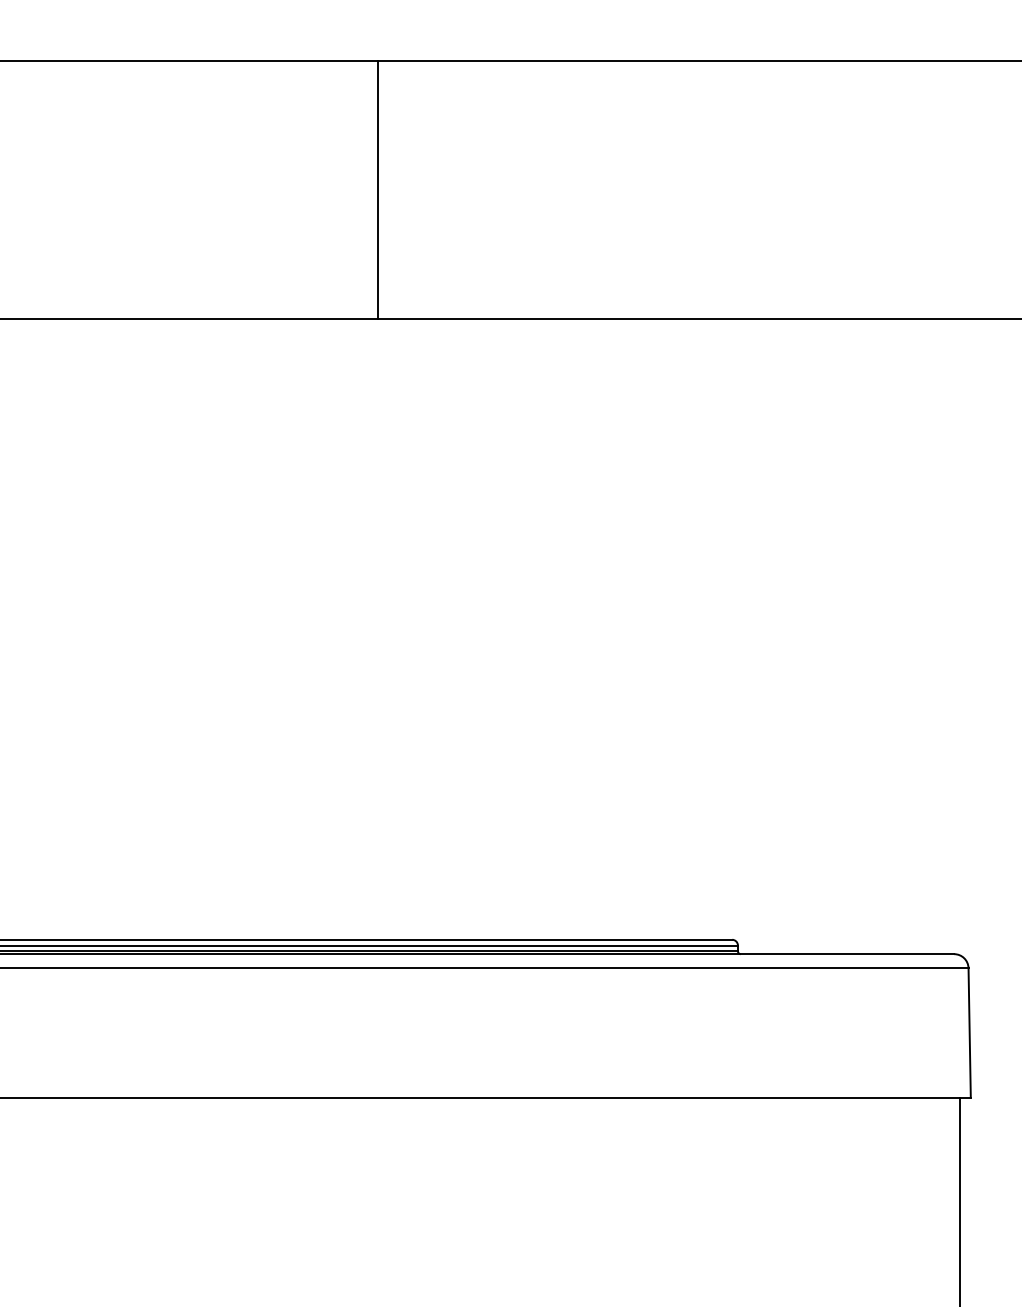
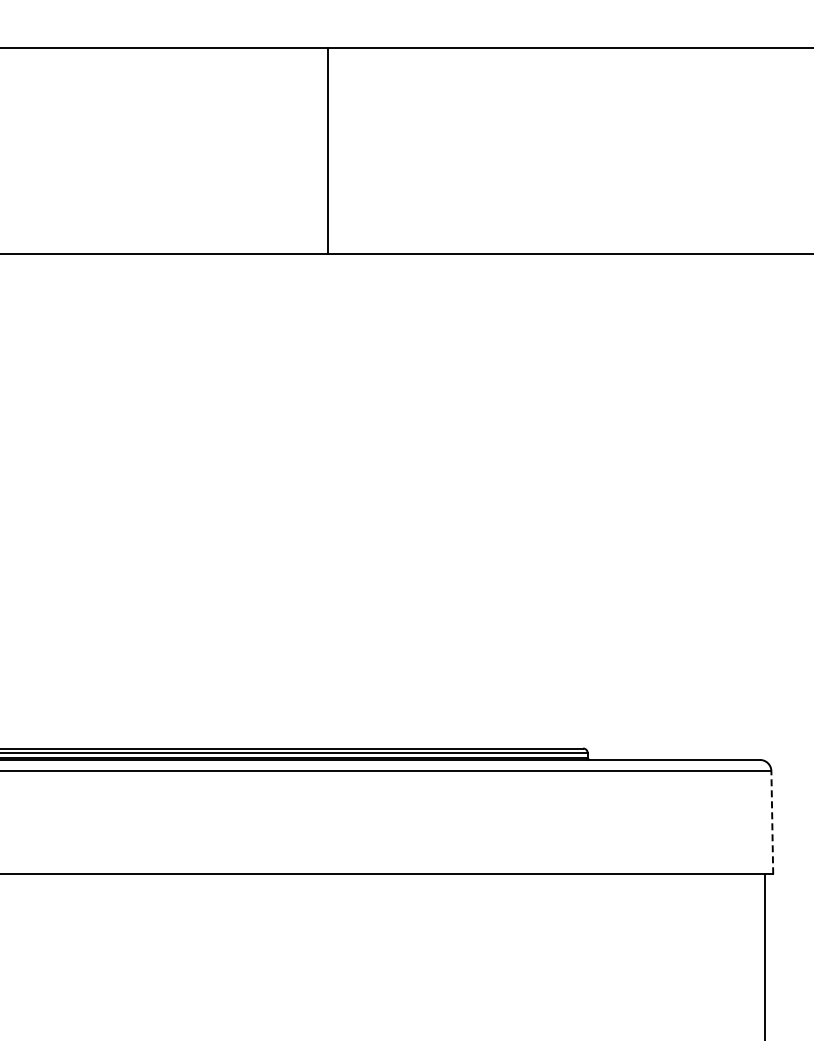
line: (378, 190) -> (328, 151), moved
line: (969, 1032) -> (772, 822), solid -> dashed

